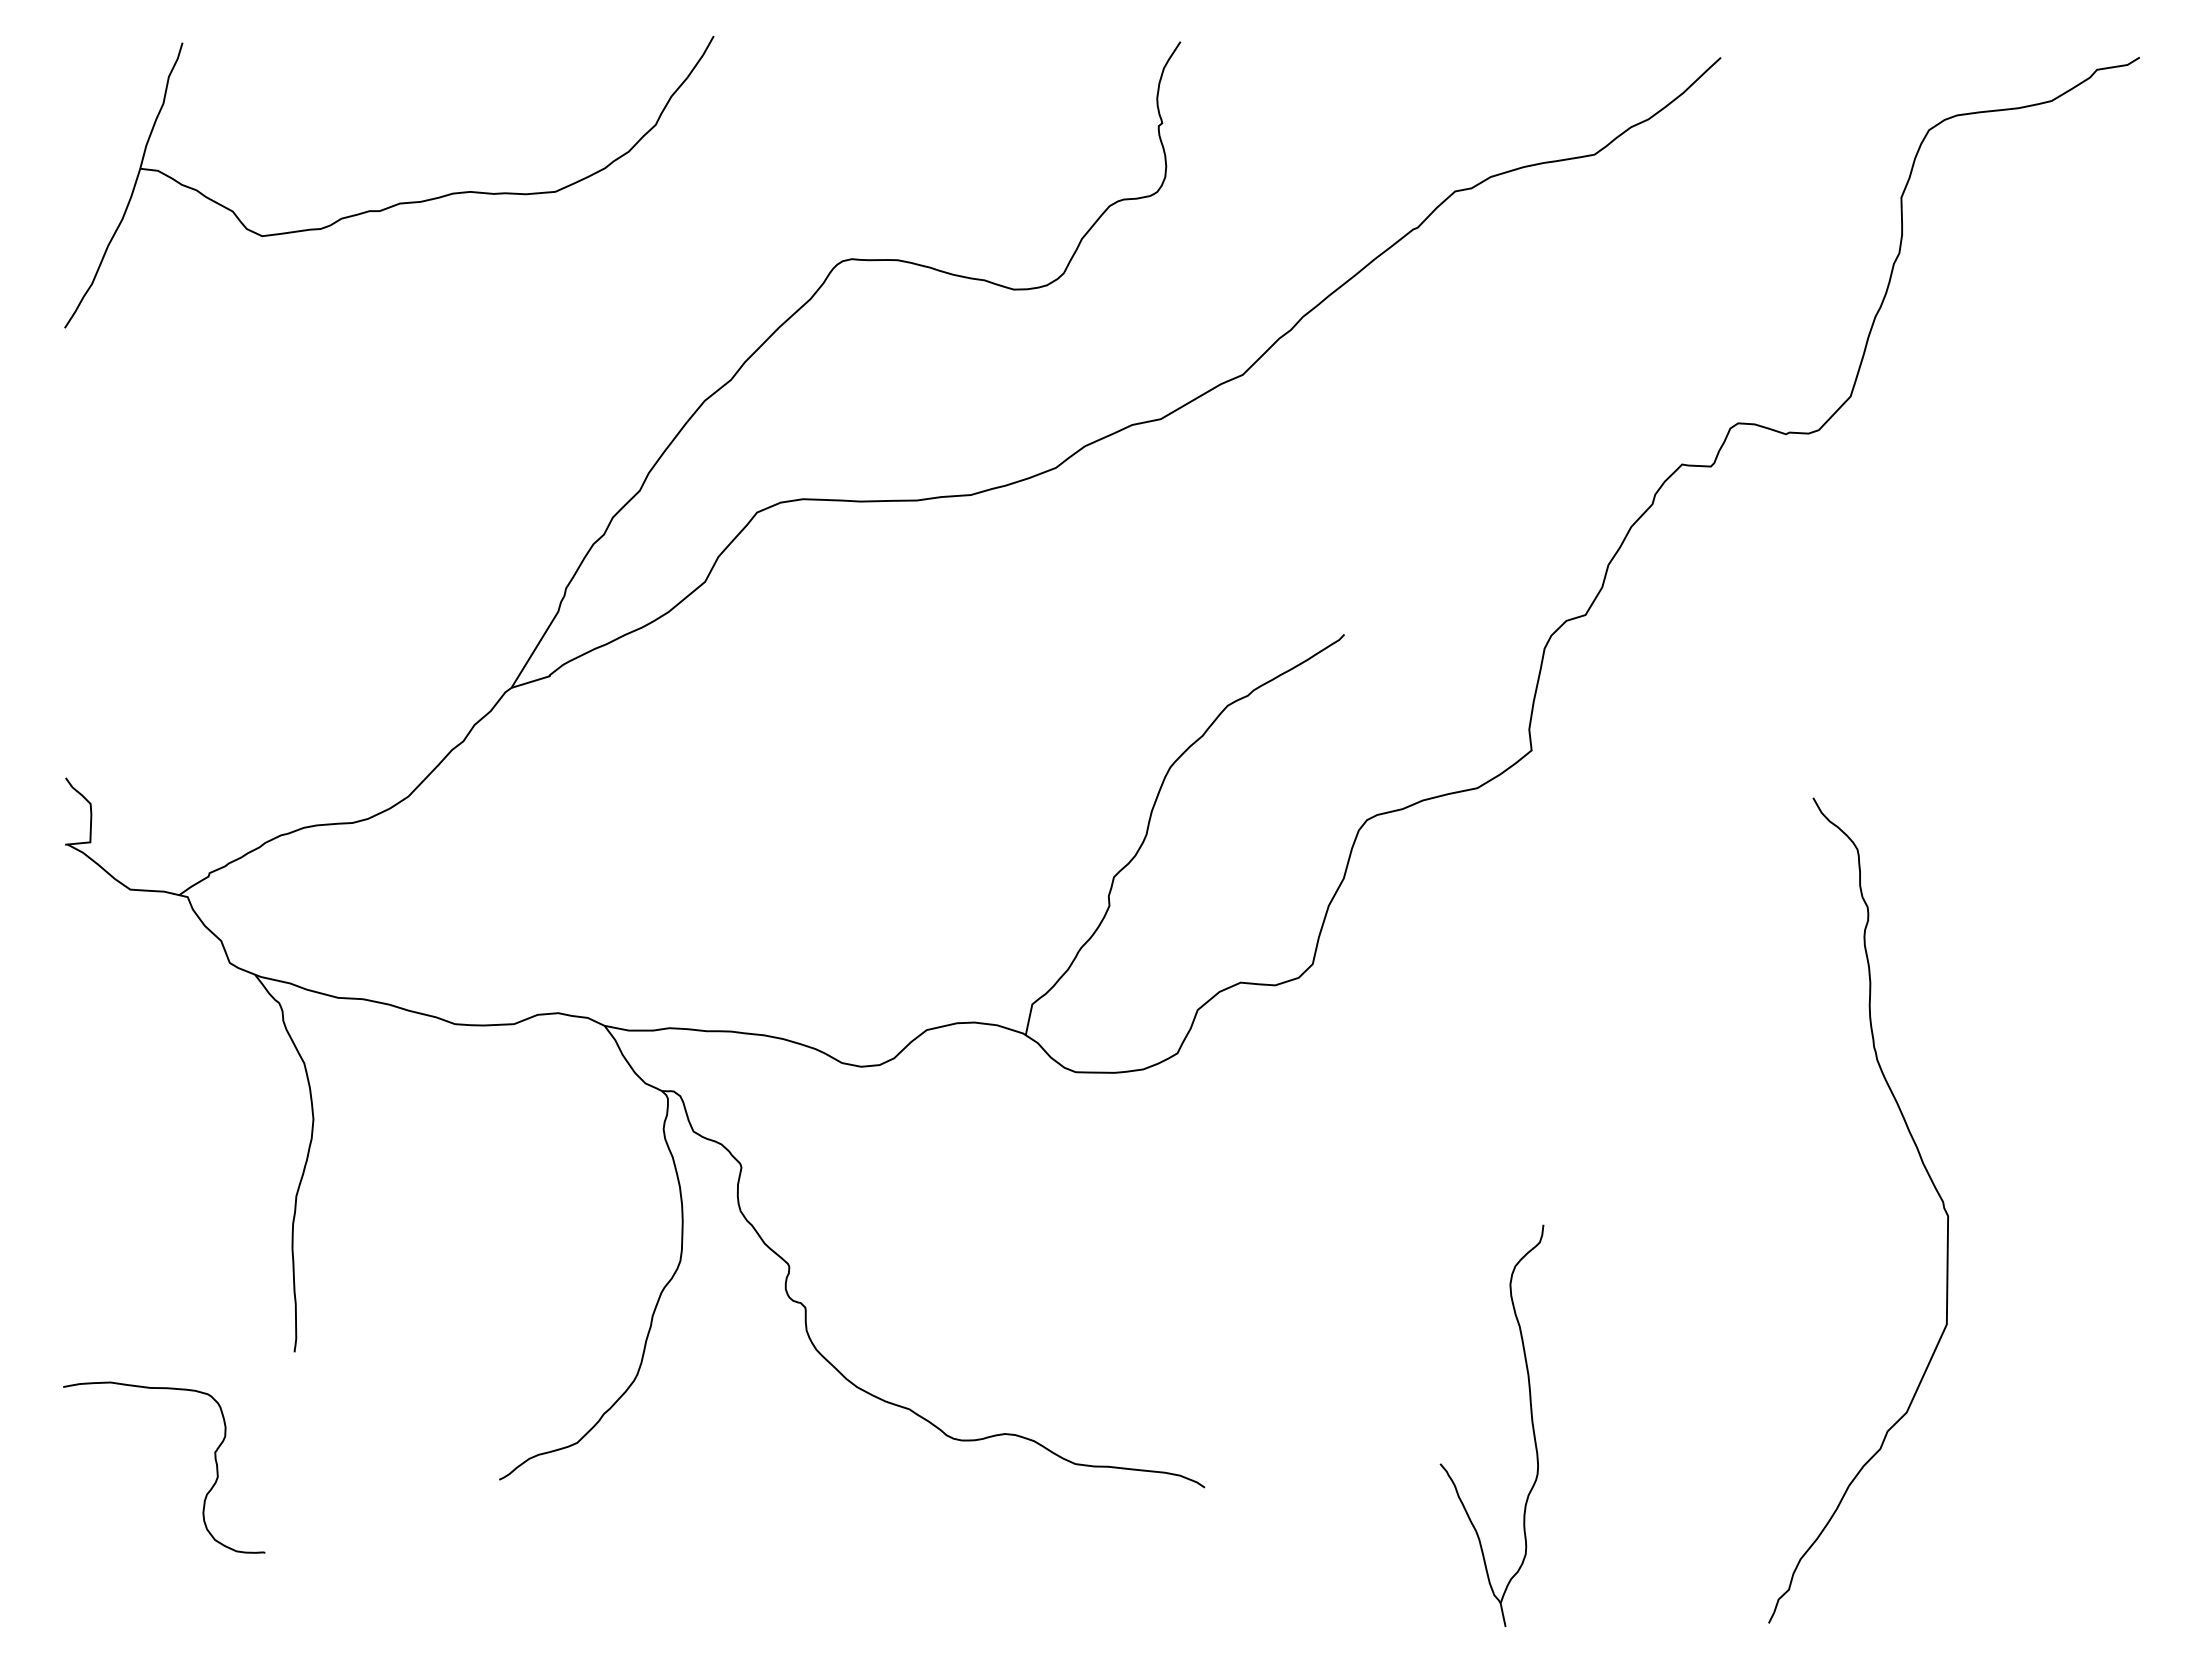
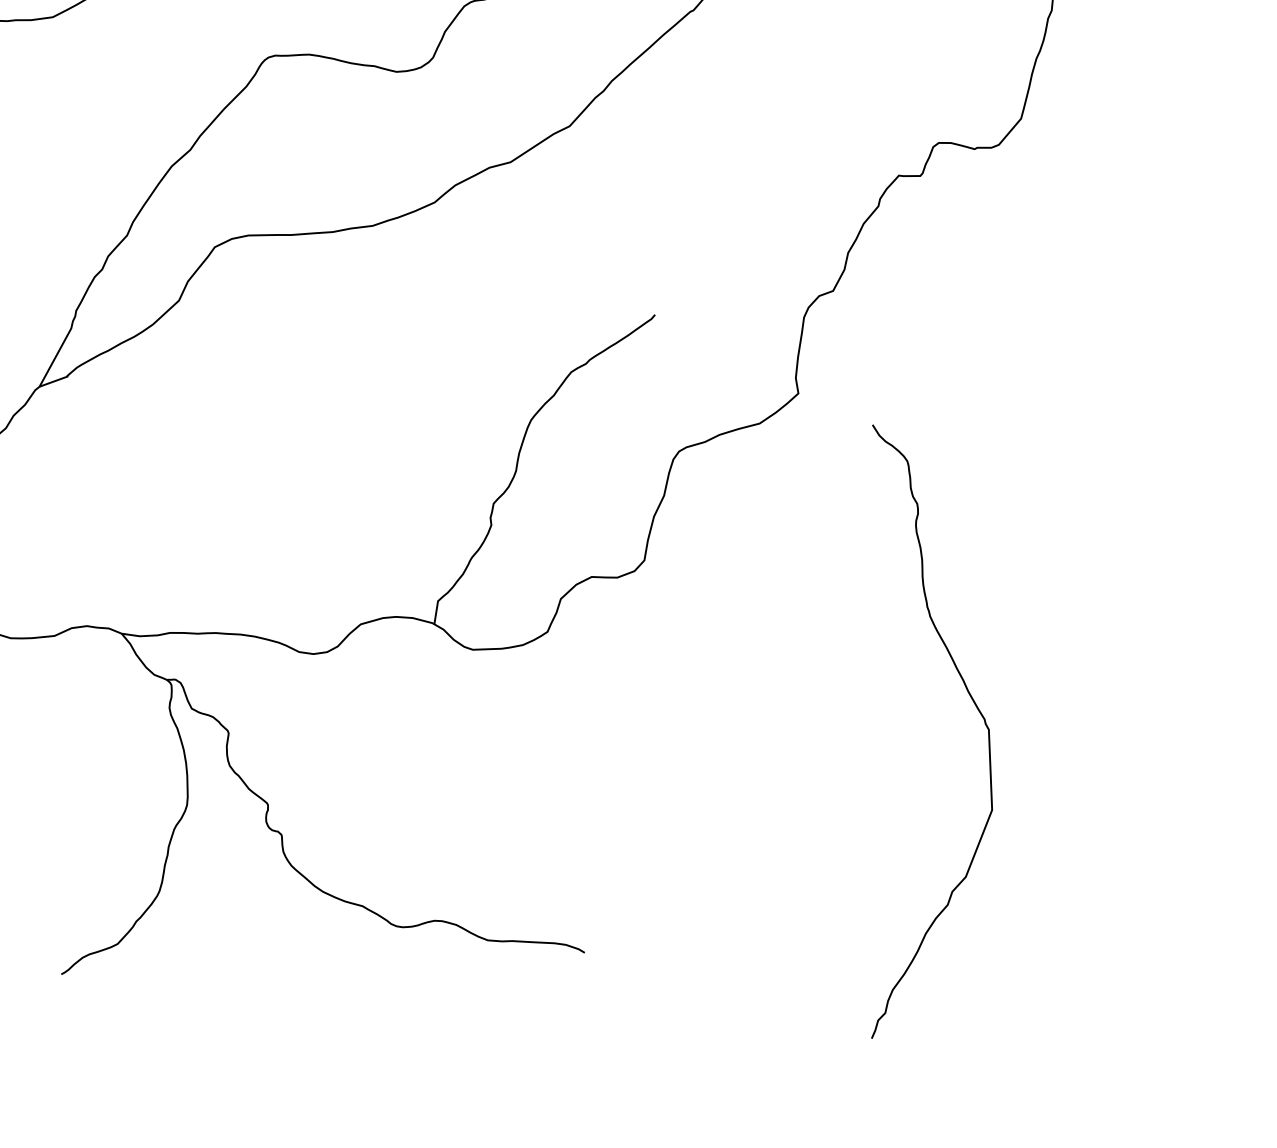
curve: (1928, 1176) -> (972, 701), moved
part: (1531, 1424) -> (824, 893), removed

